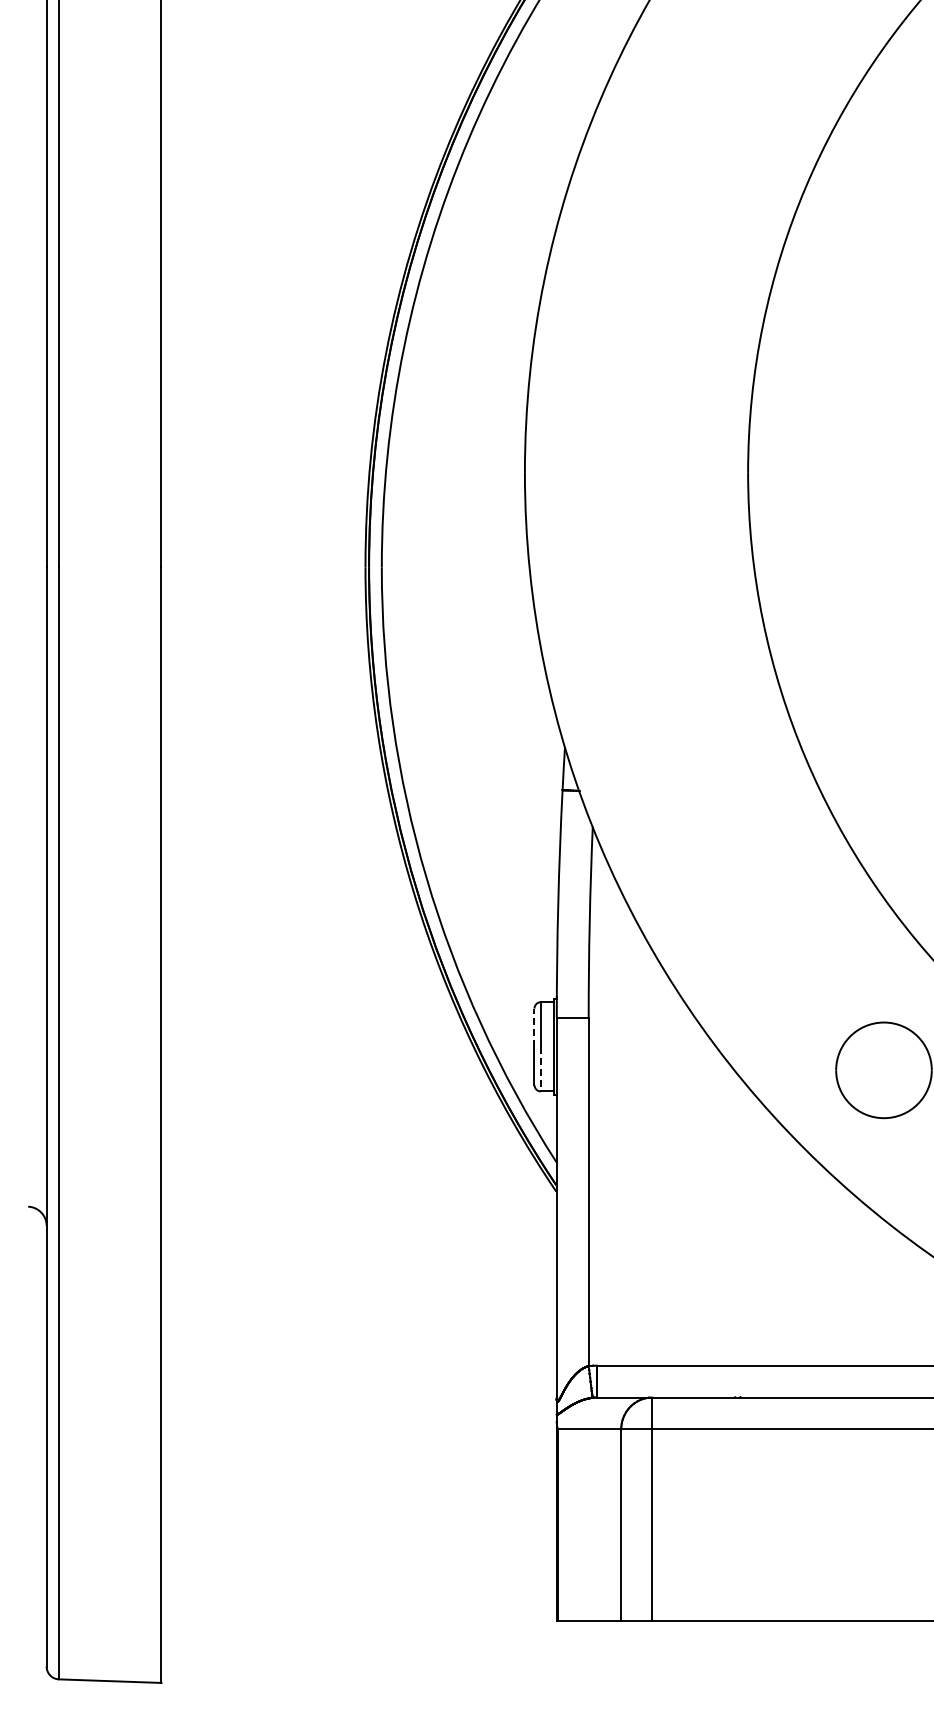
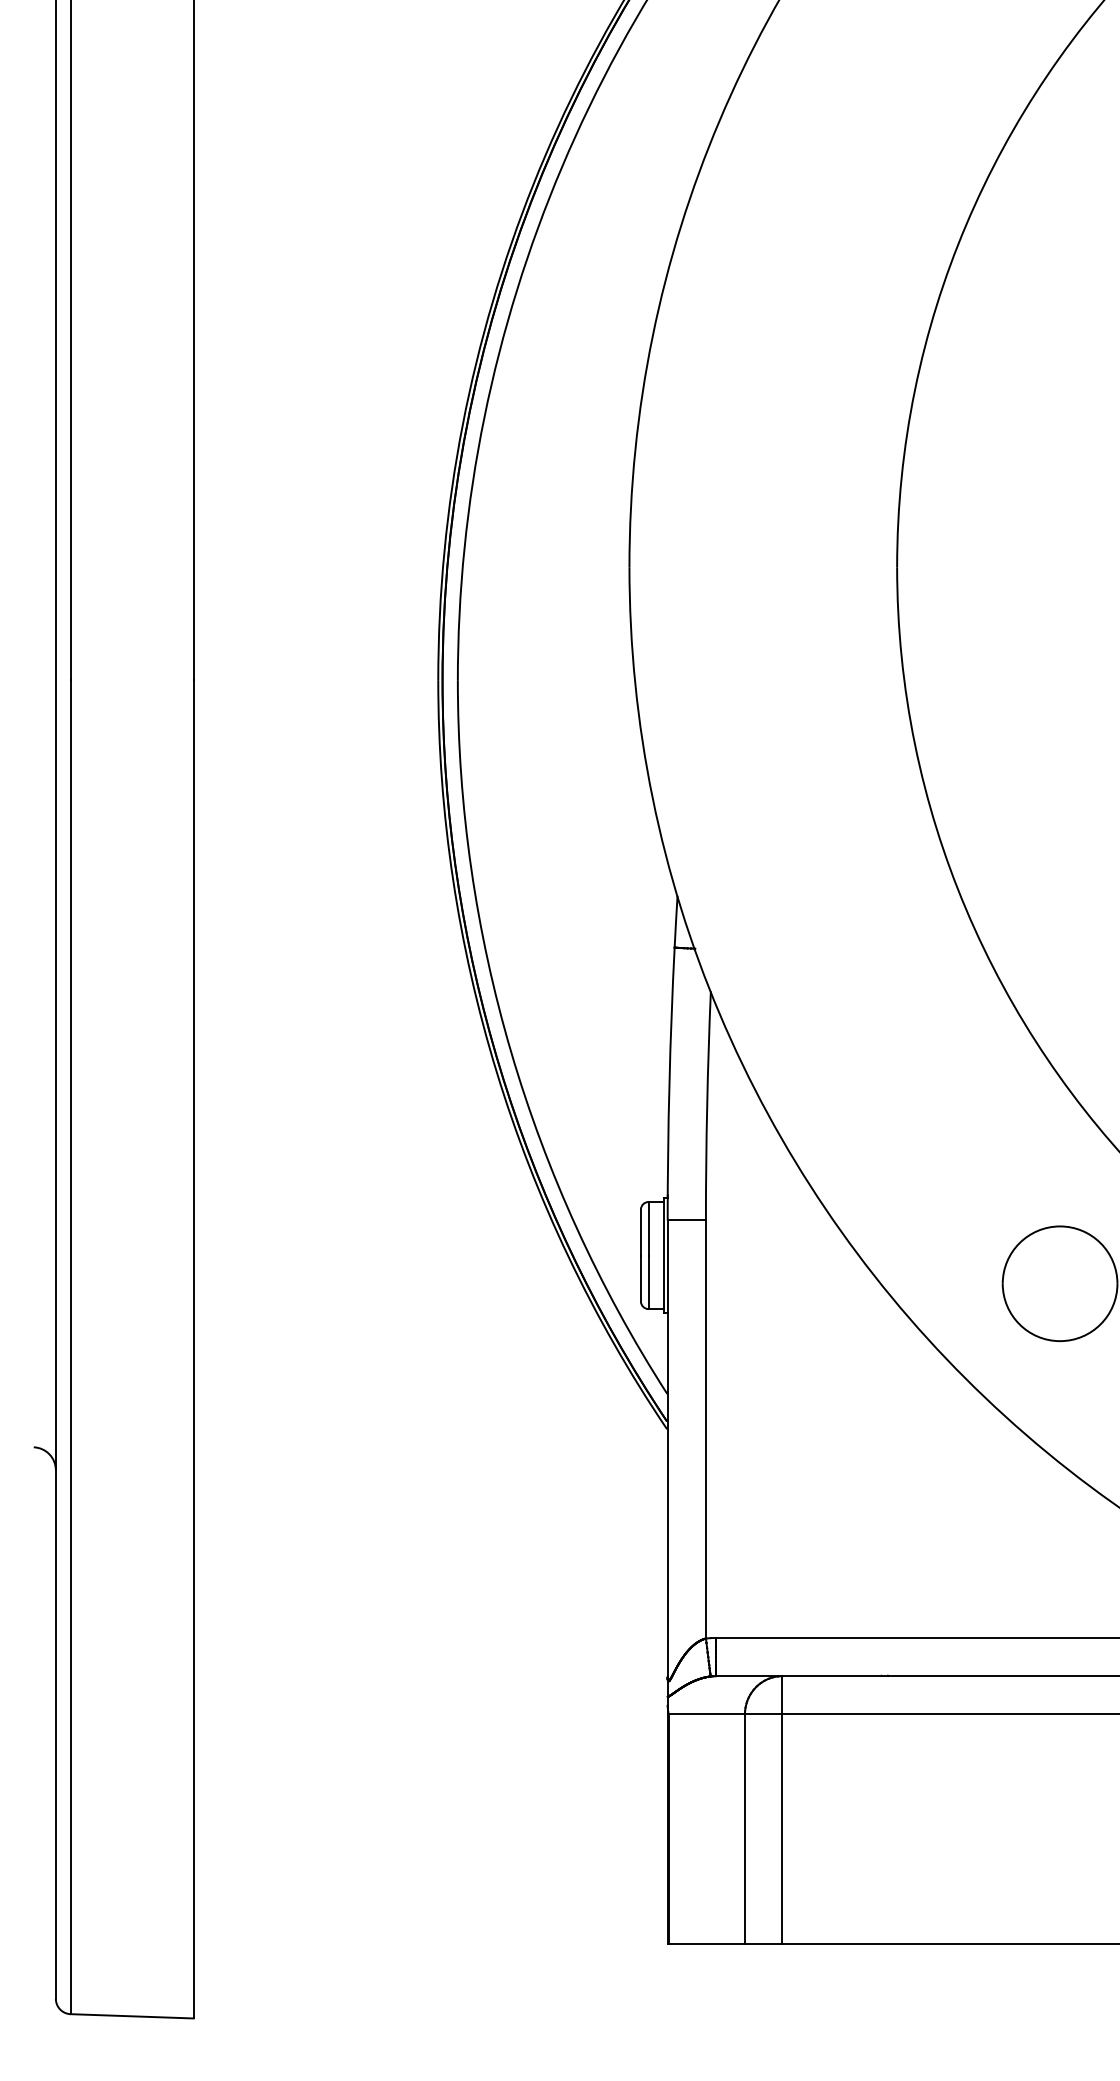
line: (534, 1027) -> (640, 1232), dashed -> solid
line: (540, 1069) -> (648, 1282), dashed -> solid

